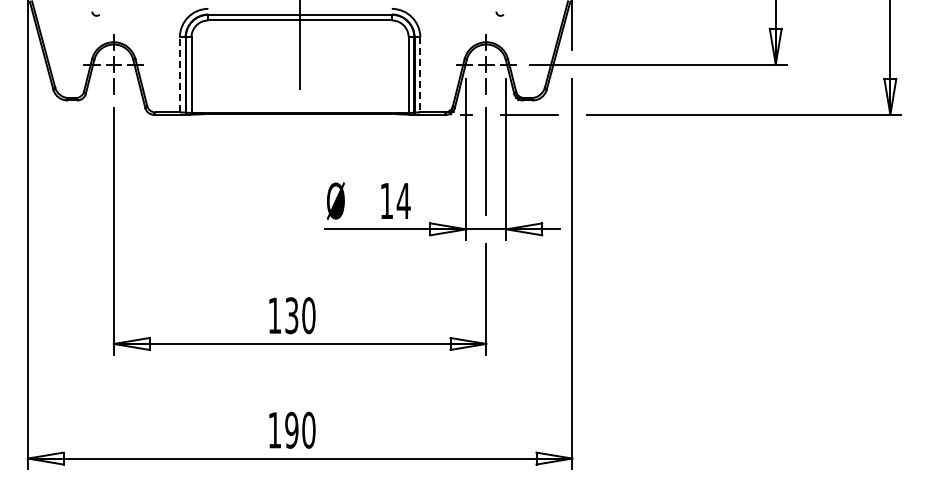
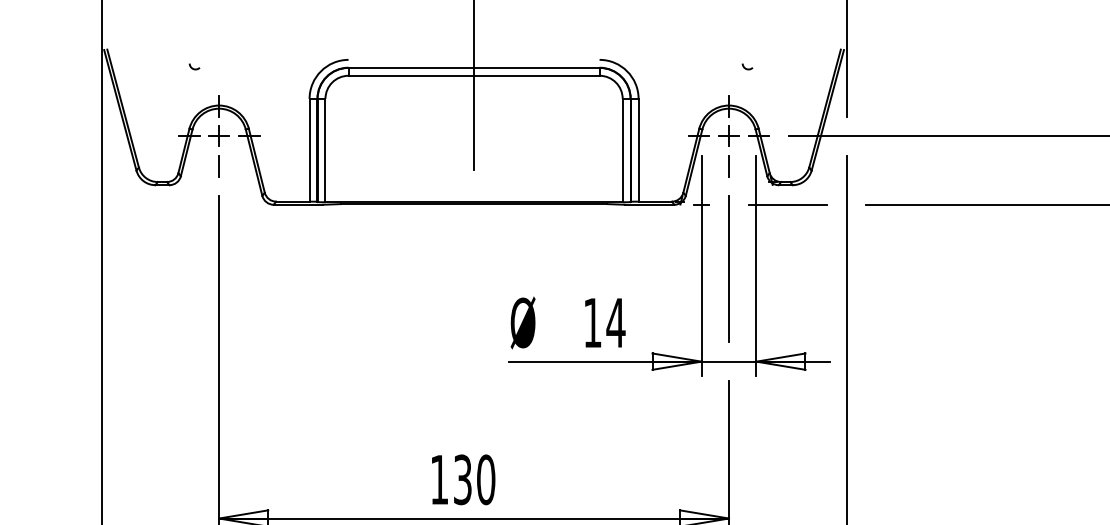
line: (179, 74) -> (309, 149), dashed -> solid
line: (420, 74) -> (638, 149), dashed -> solid

